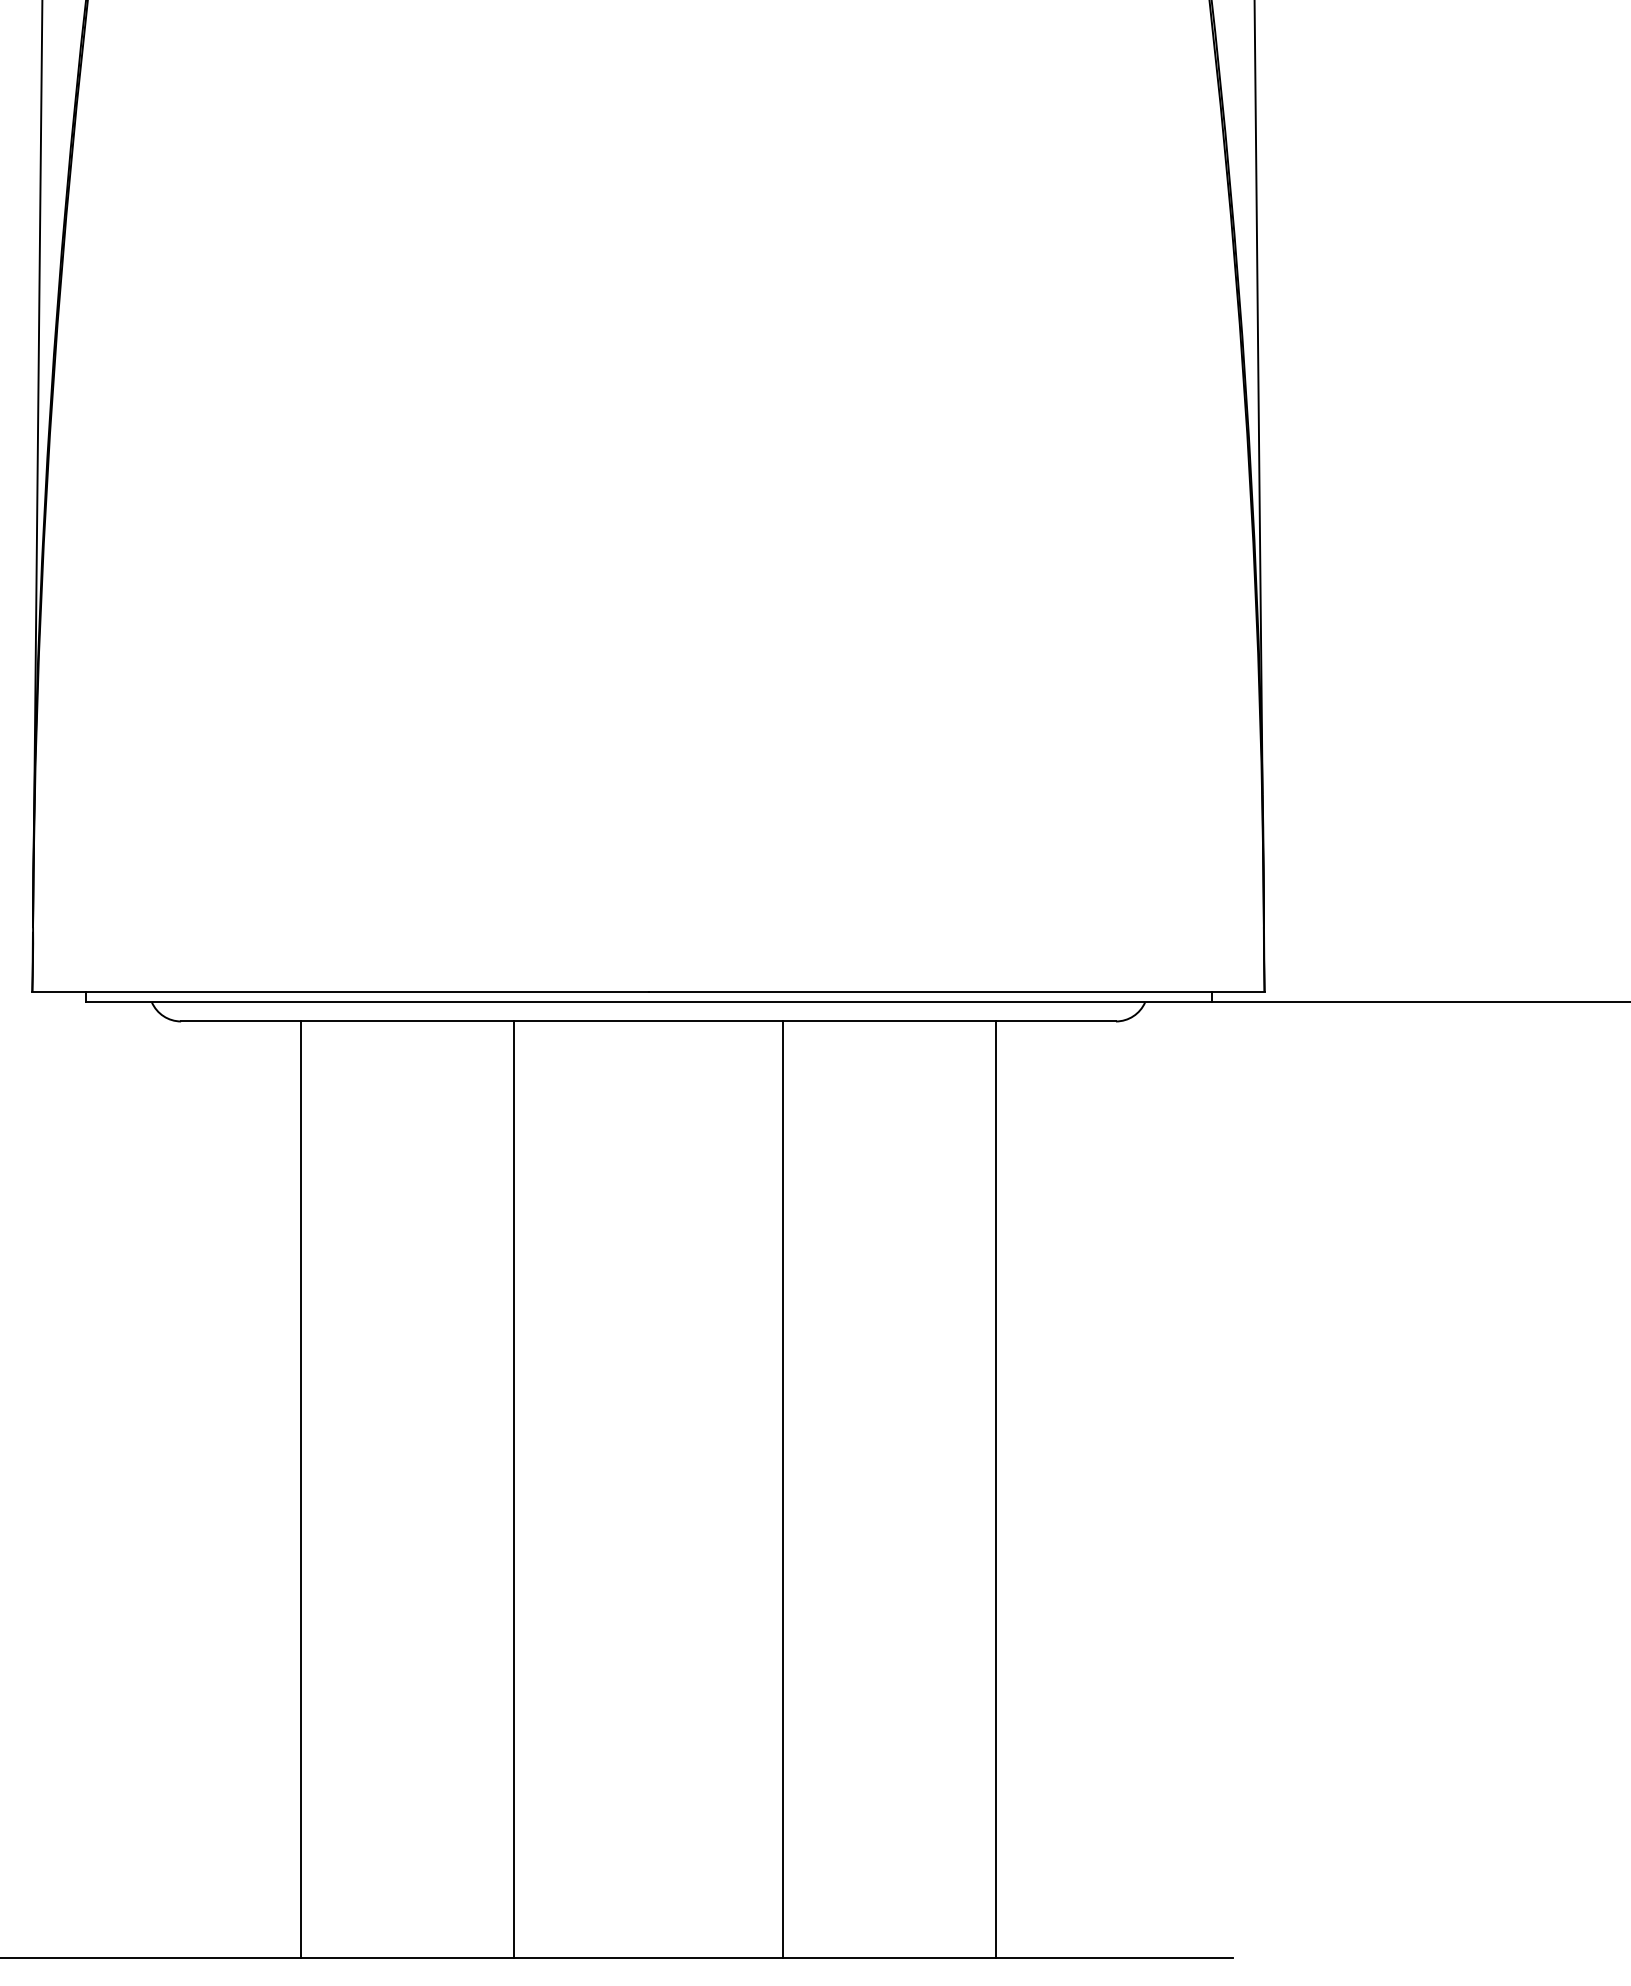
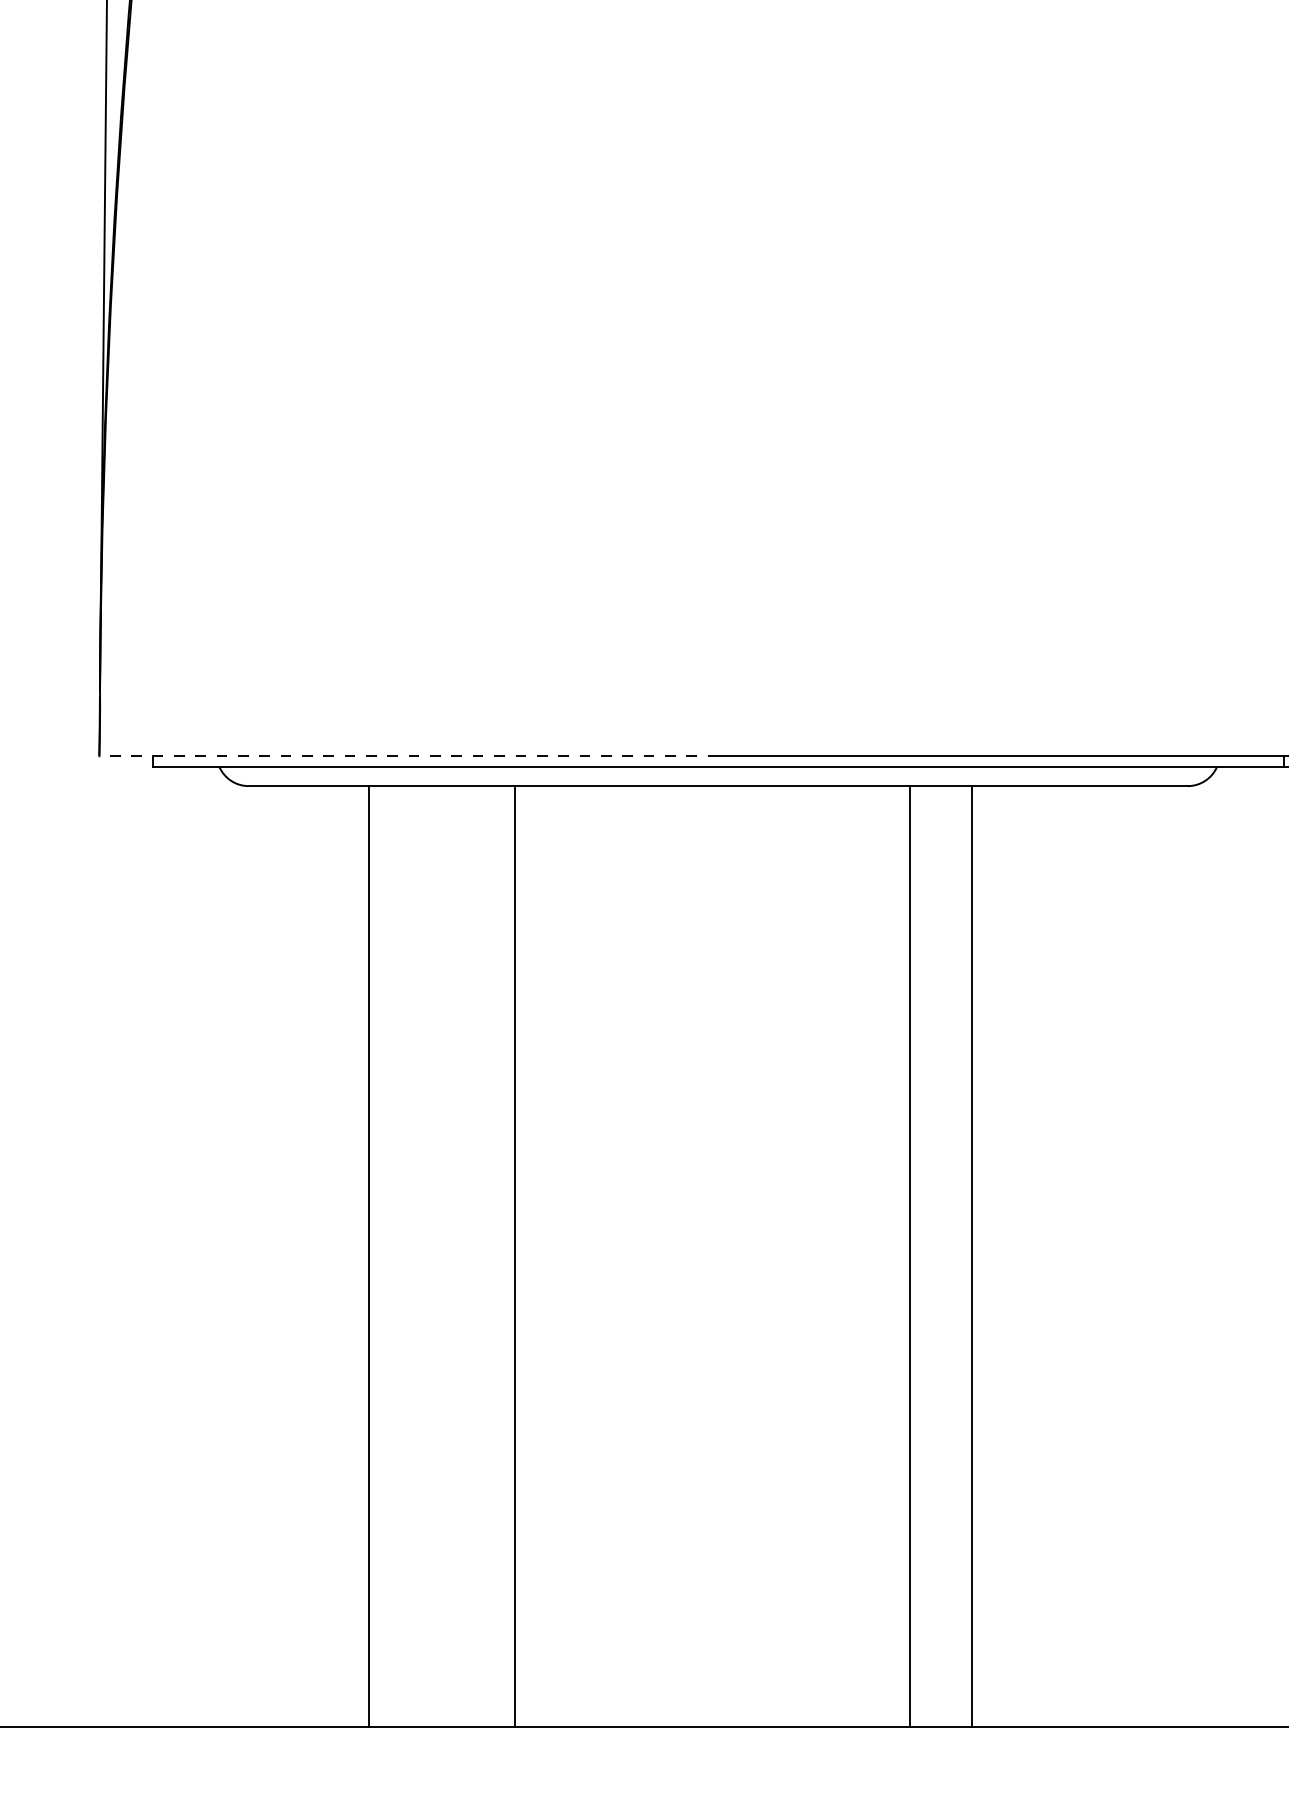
line: (339, 991) -> (407, 756), solid -> dashed
line: (513, 1489) -> (515, 1256), moved
line: (783, 1489) -> (910, 1256), moved
line: (995, 1489) -> (971, 1256), moved

